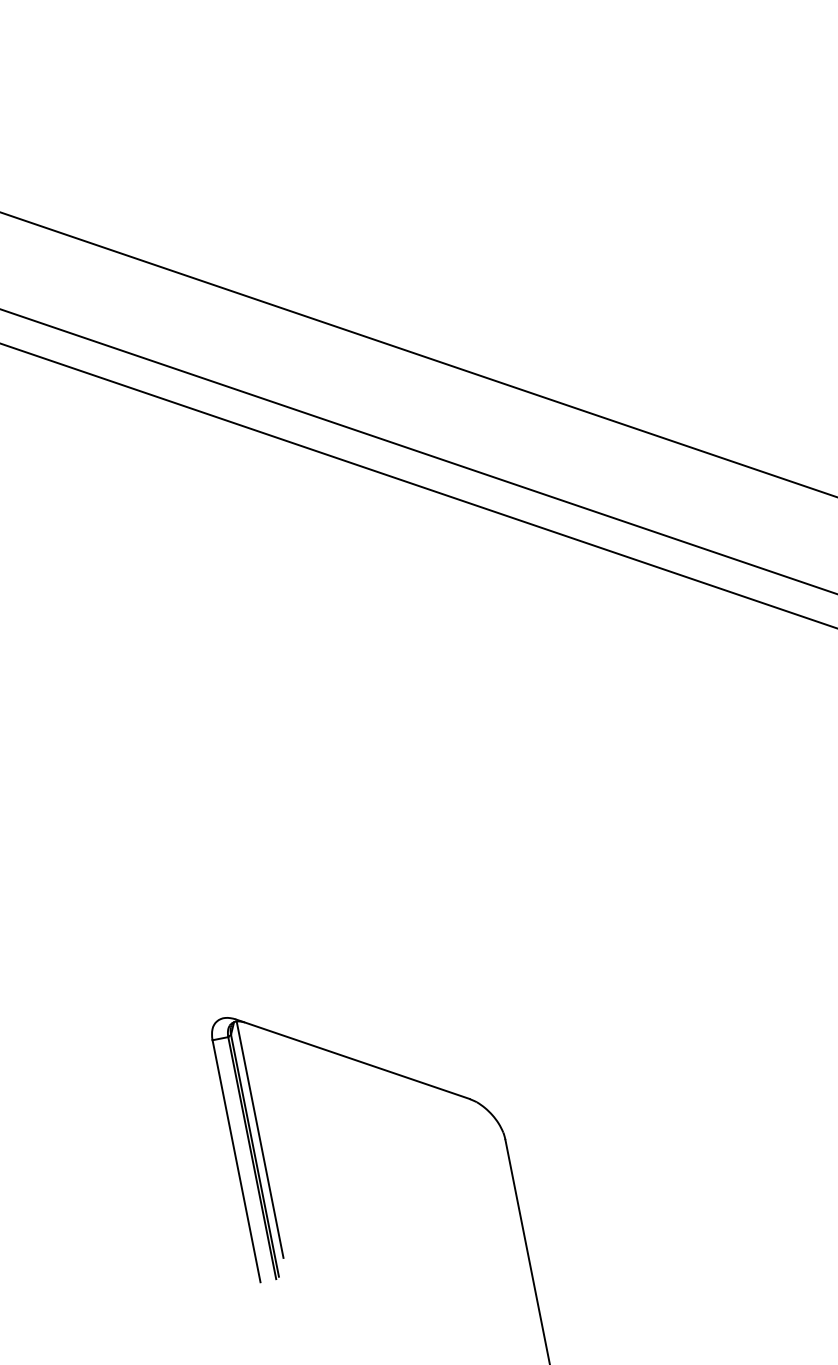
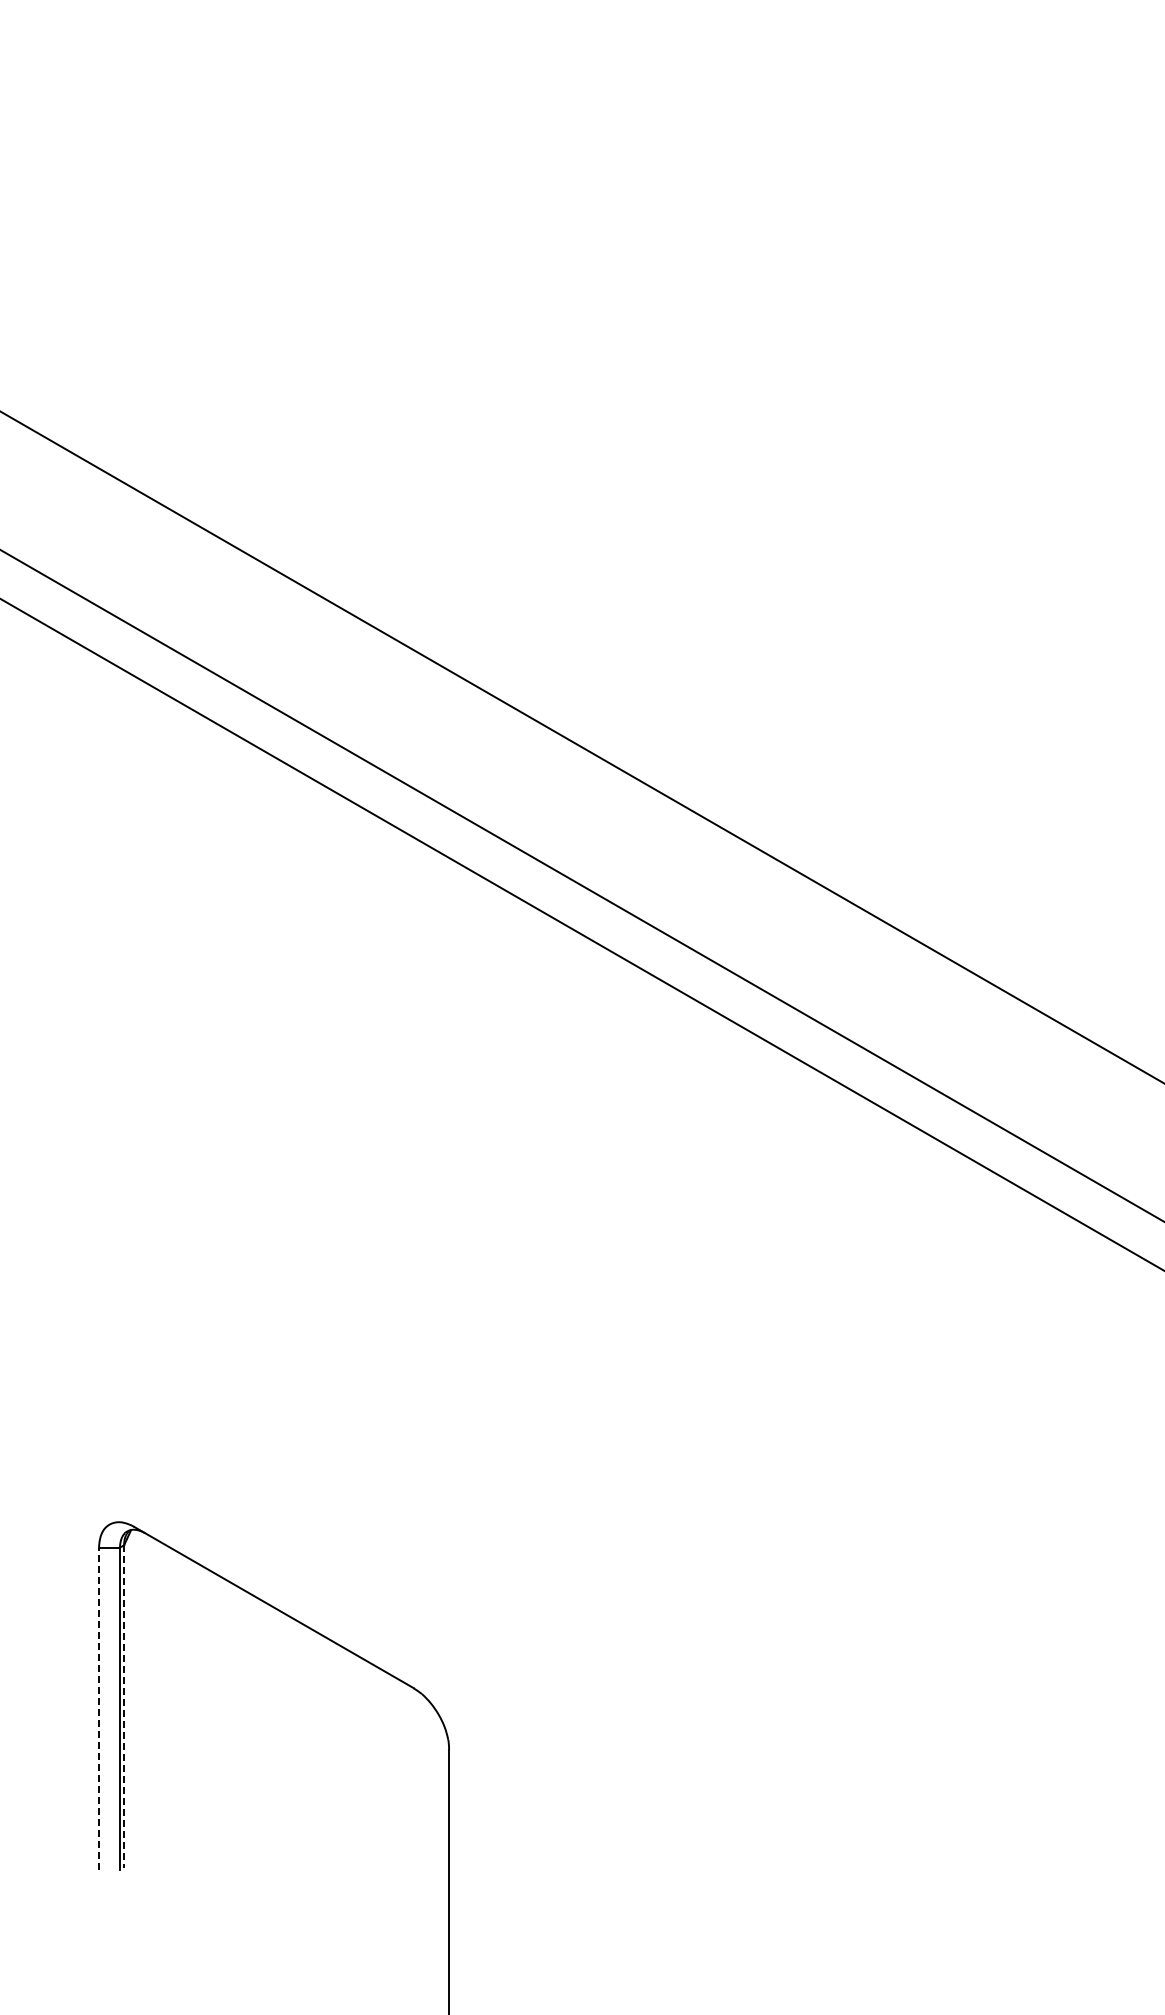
line: (259, 1139) -> (134, 1686), removed
line: (255, 1155) -> (124, 1706), solid -> dashed
line: (236, 1160) -> (99, 1708), solid -> dashed

